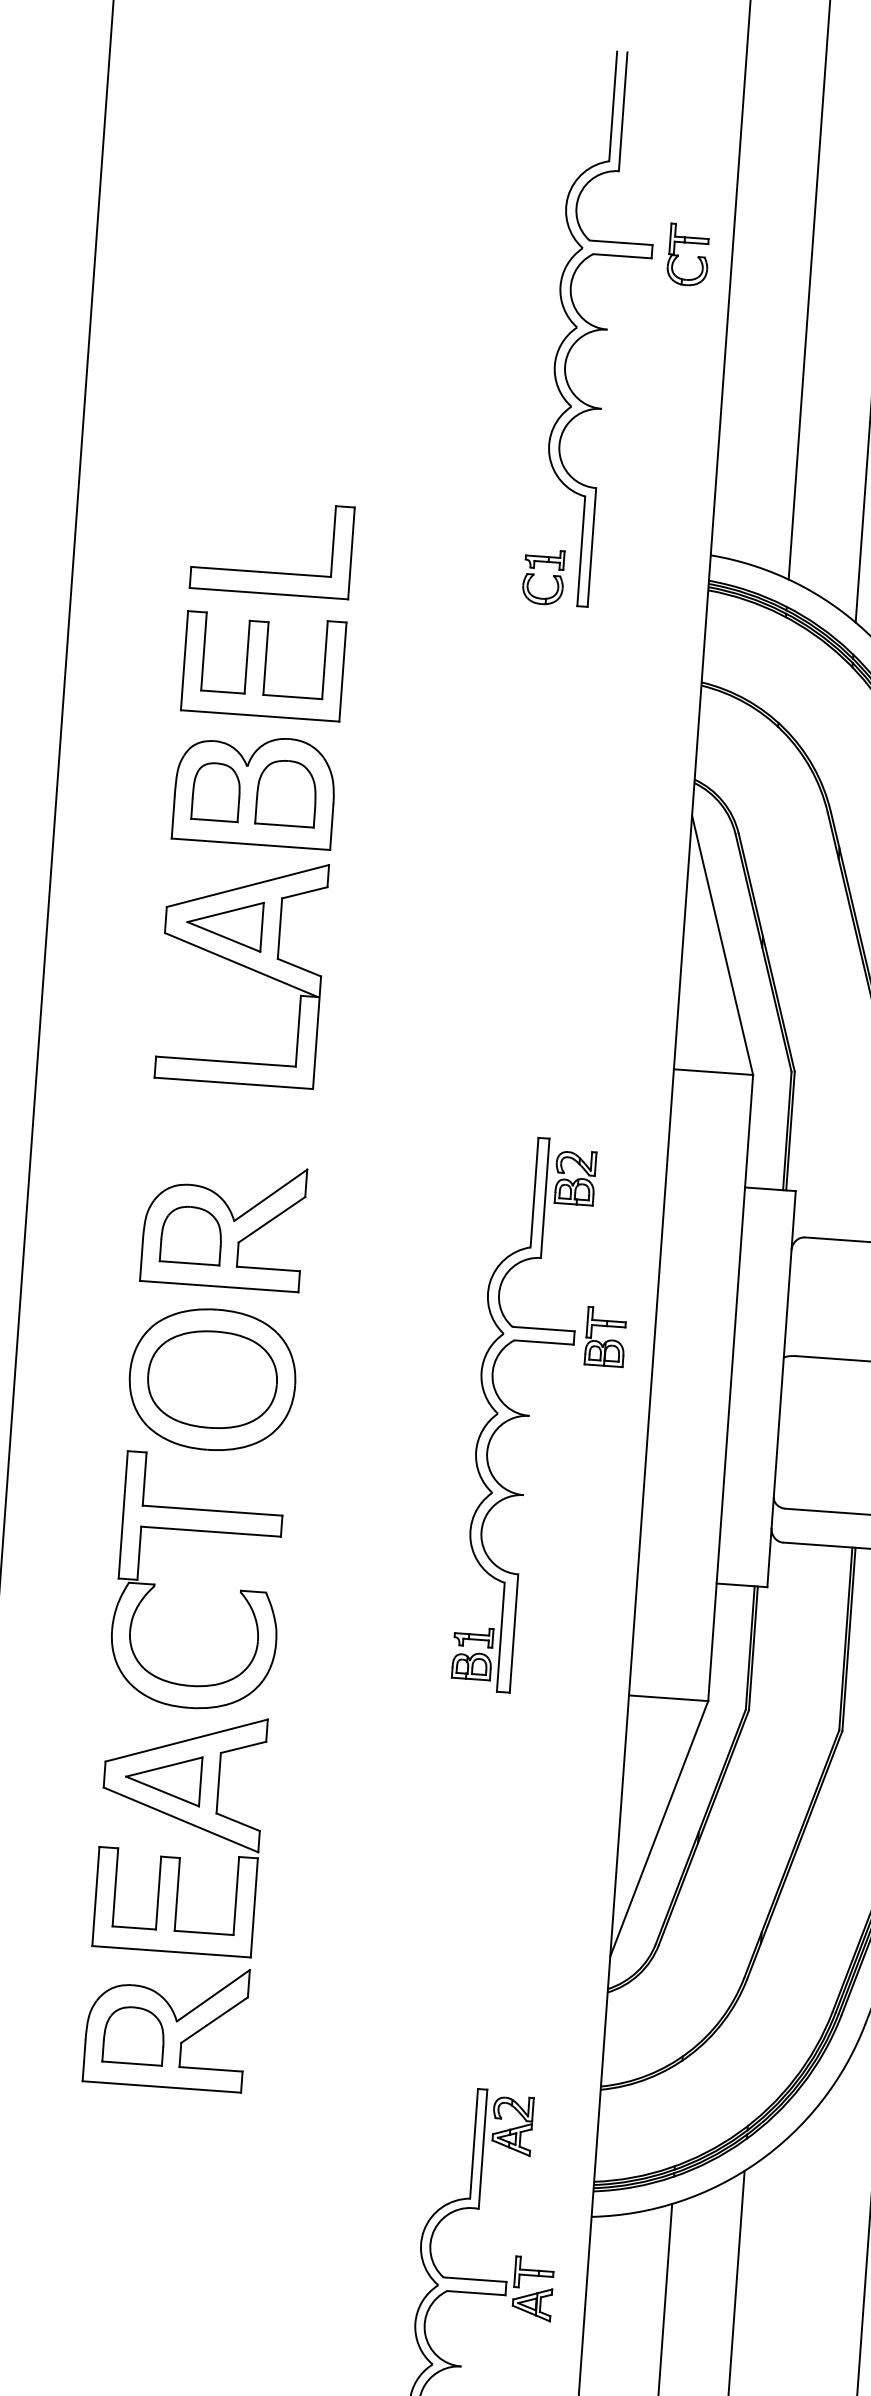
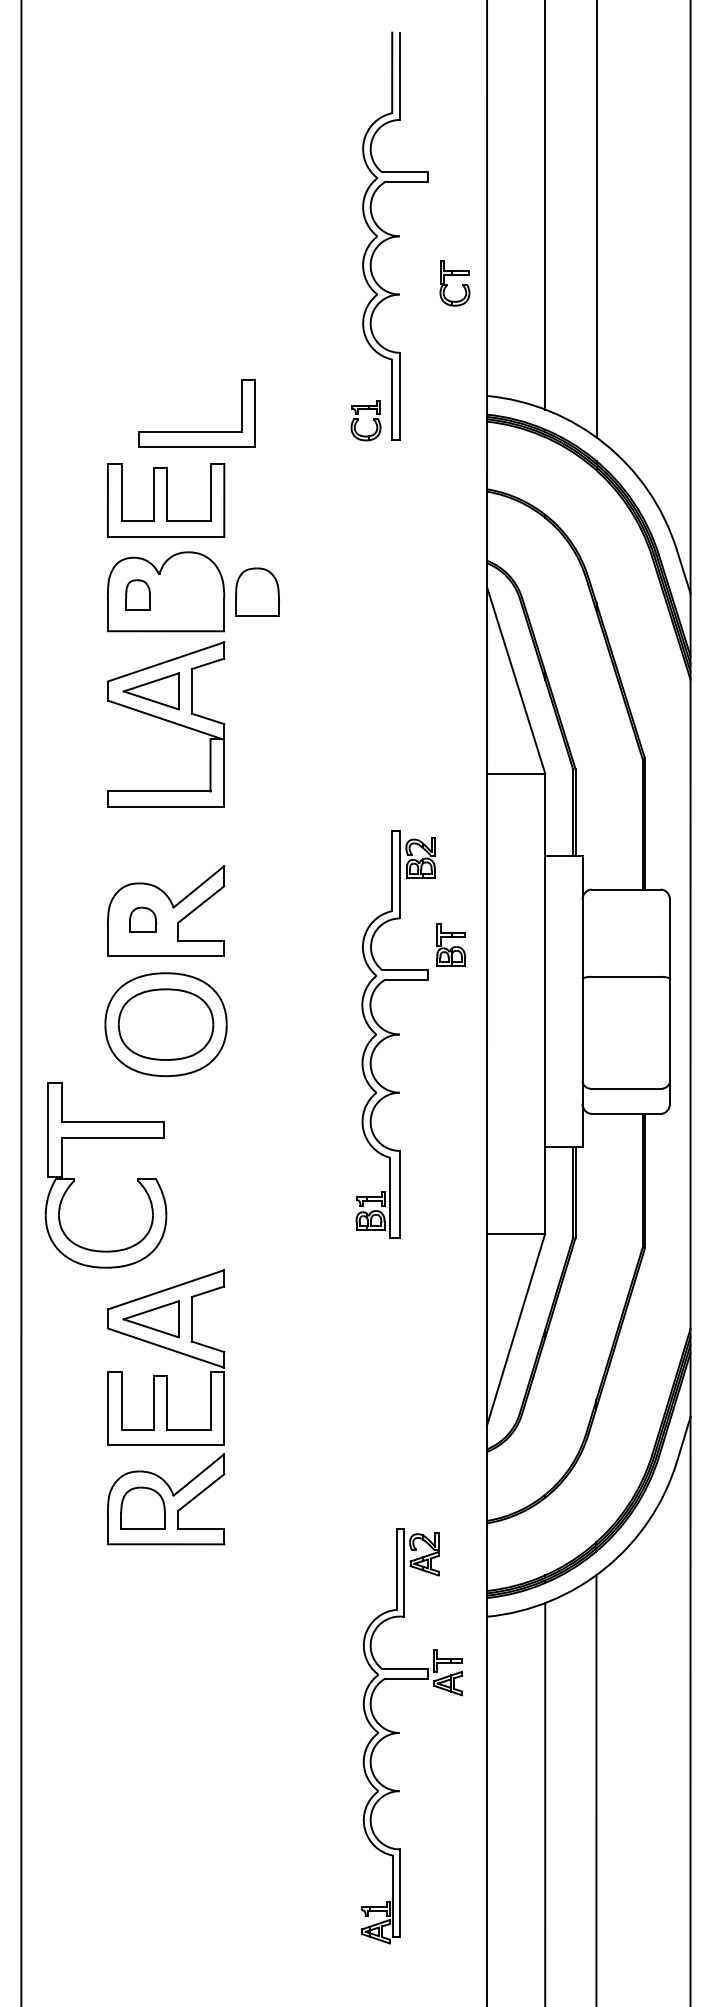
part: (678, 255) -> (447, 284), moved
part: (269, 572) -> (196, 431), moved
part: (215, 791) -> (137, 594), size x0.7
part: (286, 792) -> (257, 591), moved
part: (190, 1234) -> (142, 919), size x0.6
part: (604, 1336) -> (450, 944), moved
part: (154, 1583) -> (74, 1178), moved

